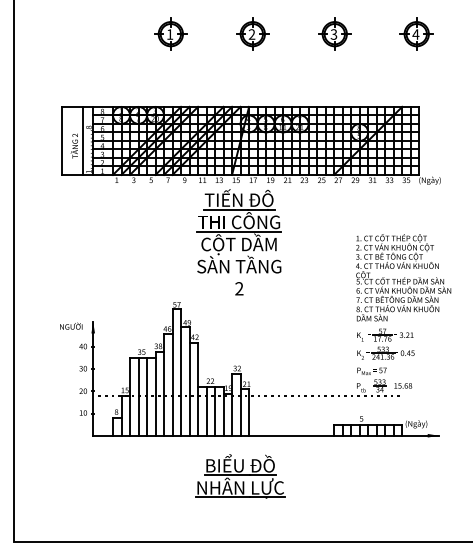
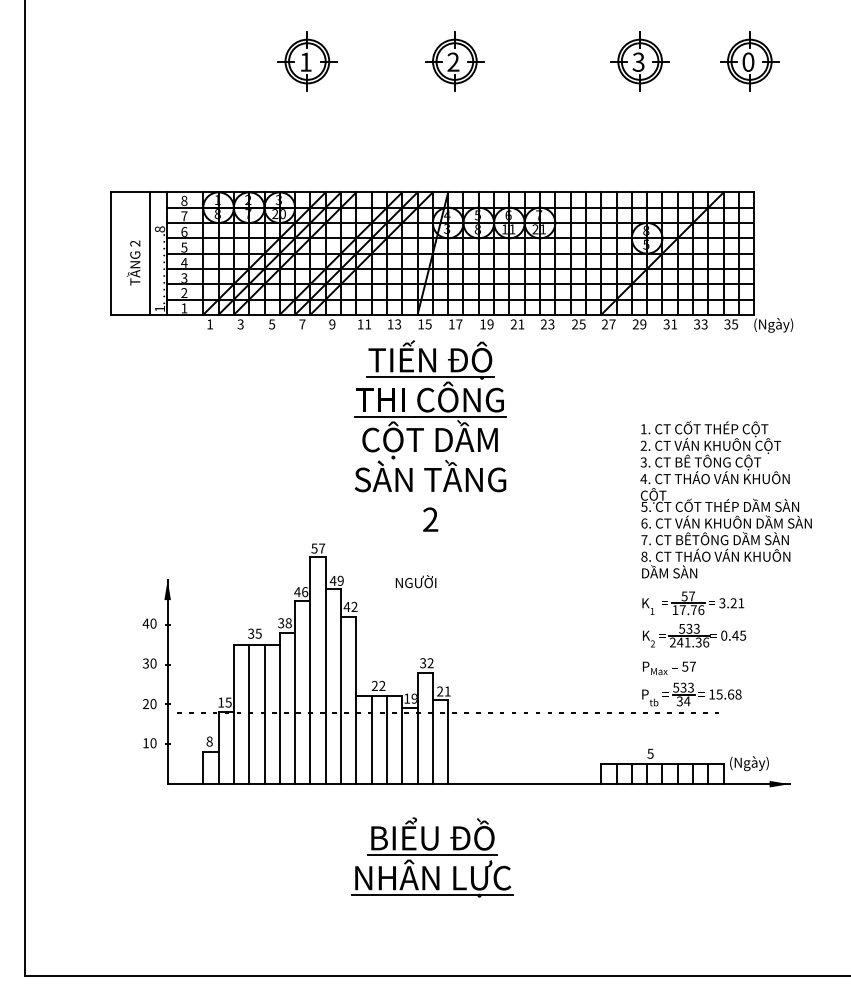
part: (334, 33) -> (639, 60), moved
text: (415, 34) -> (747, 62), 4 -> 0
text: (71, 325) -> (416, 580), moved

